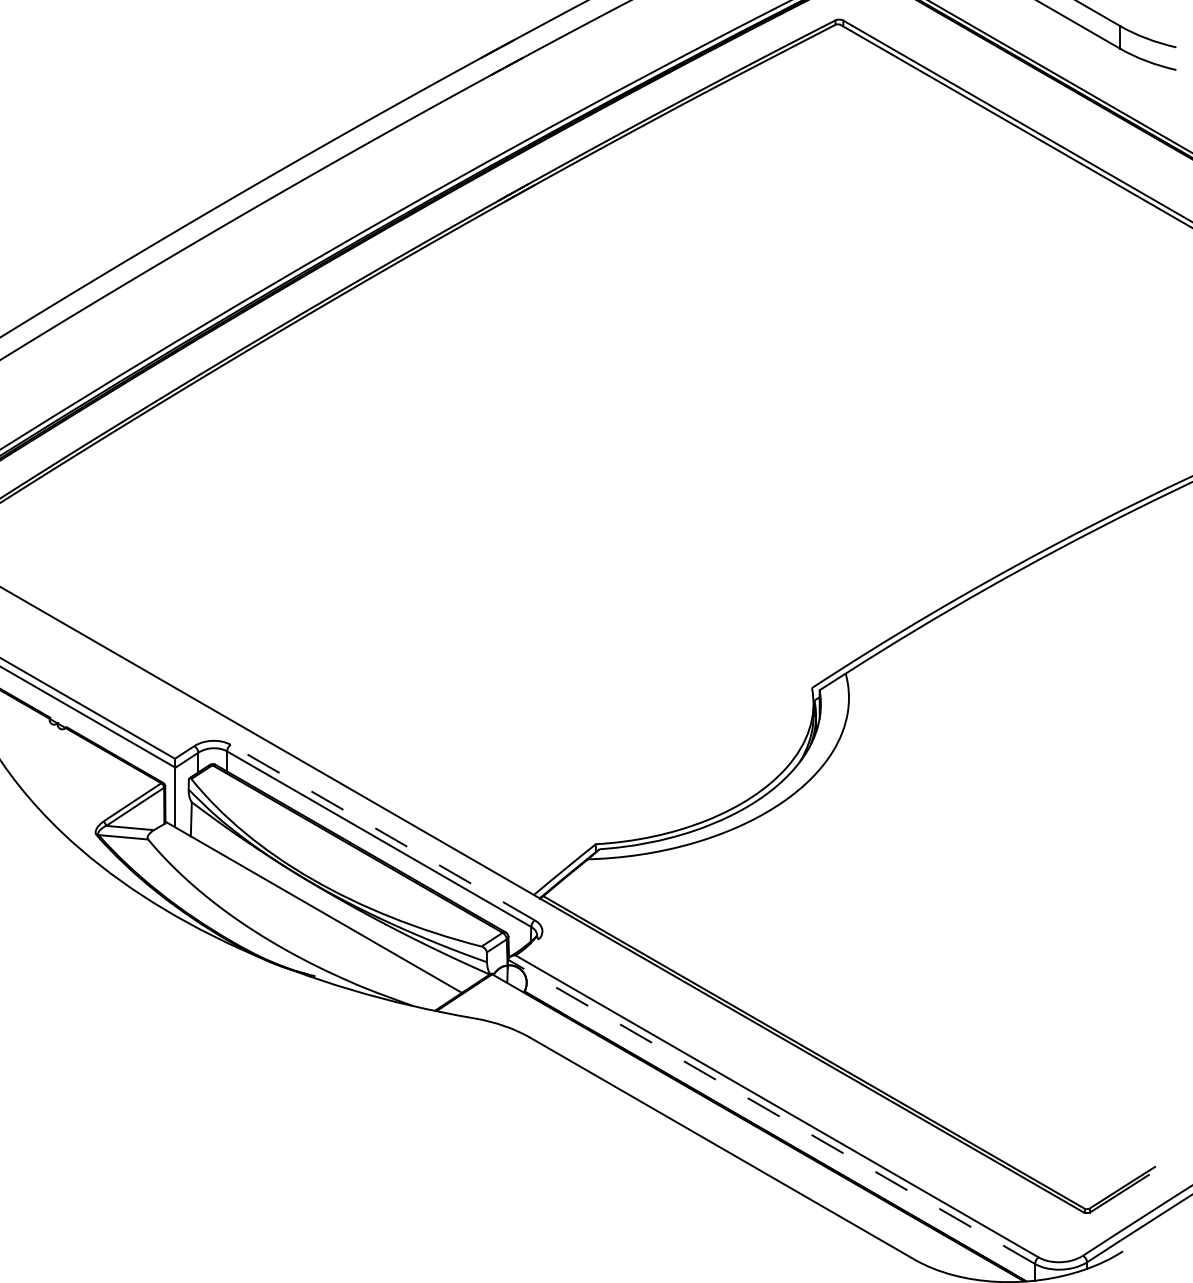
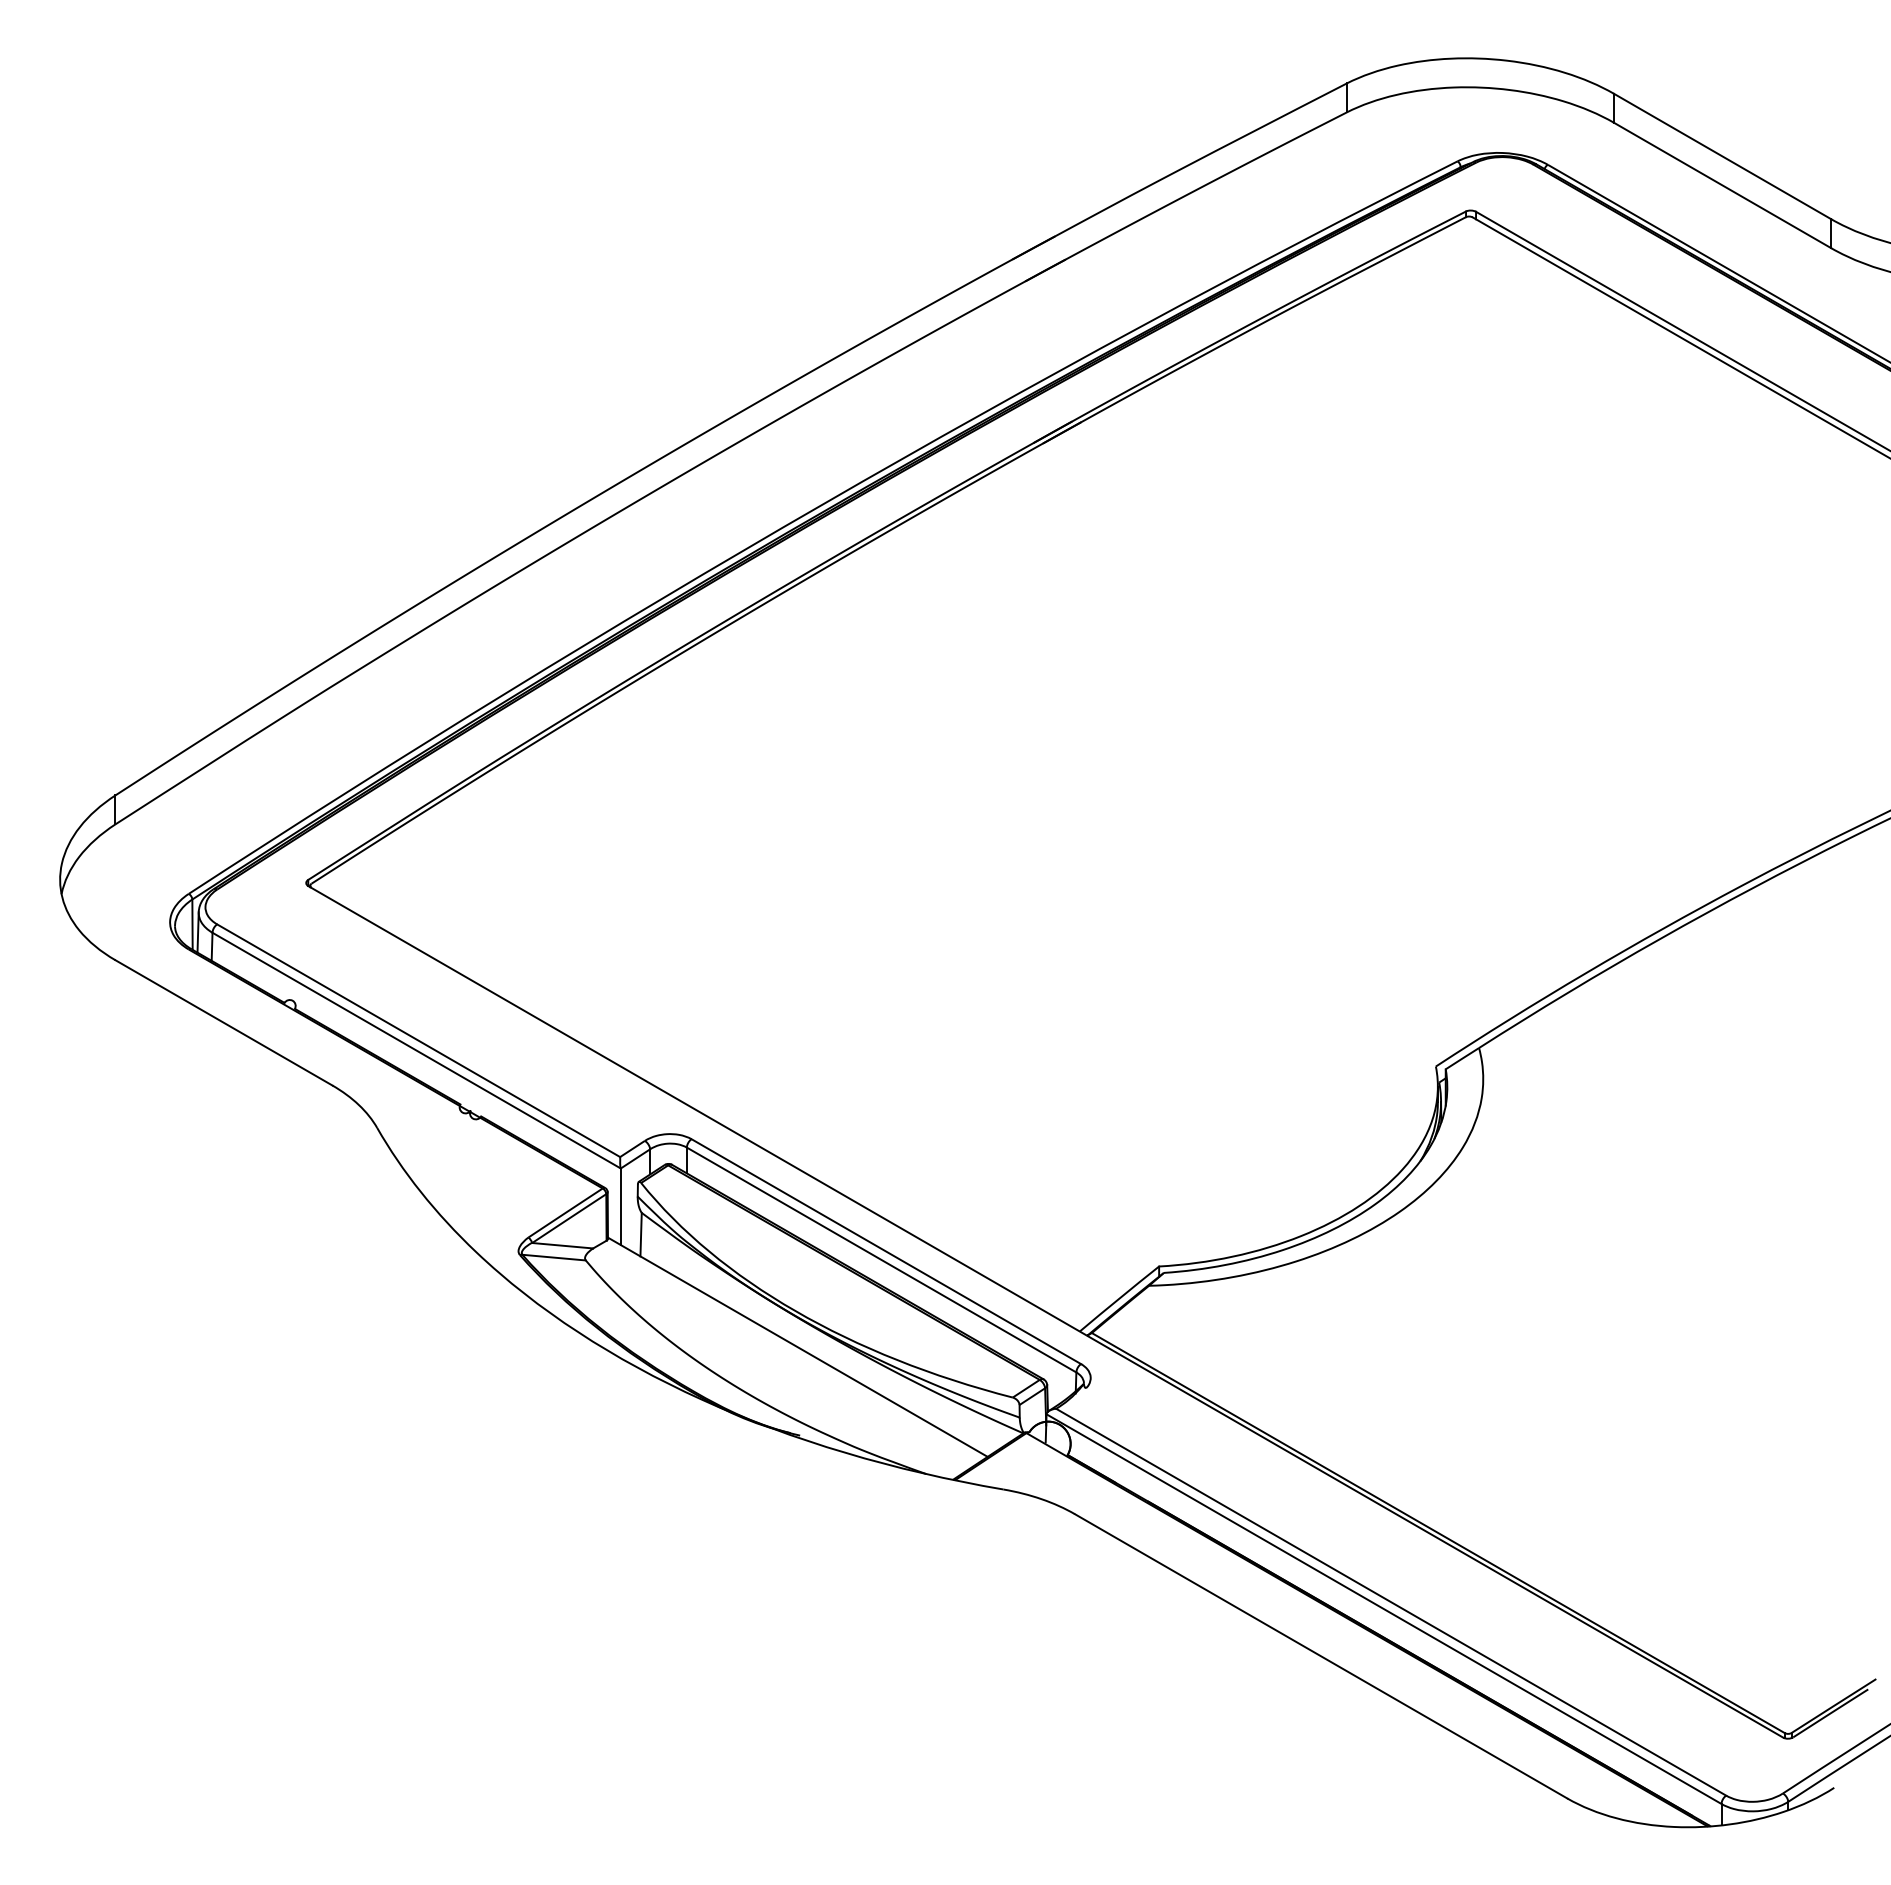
line: (382, 832) -> (886, 1251), dashed -> solid
line: (771, 1112) -> (1384, 1609), dashed -> solid

